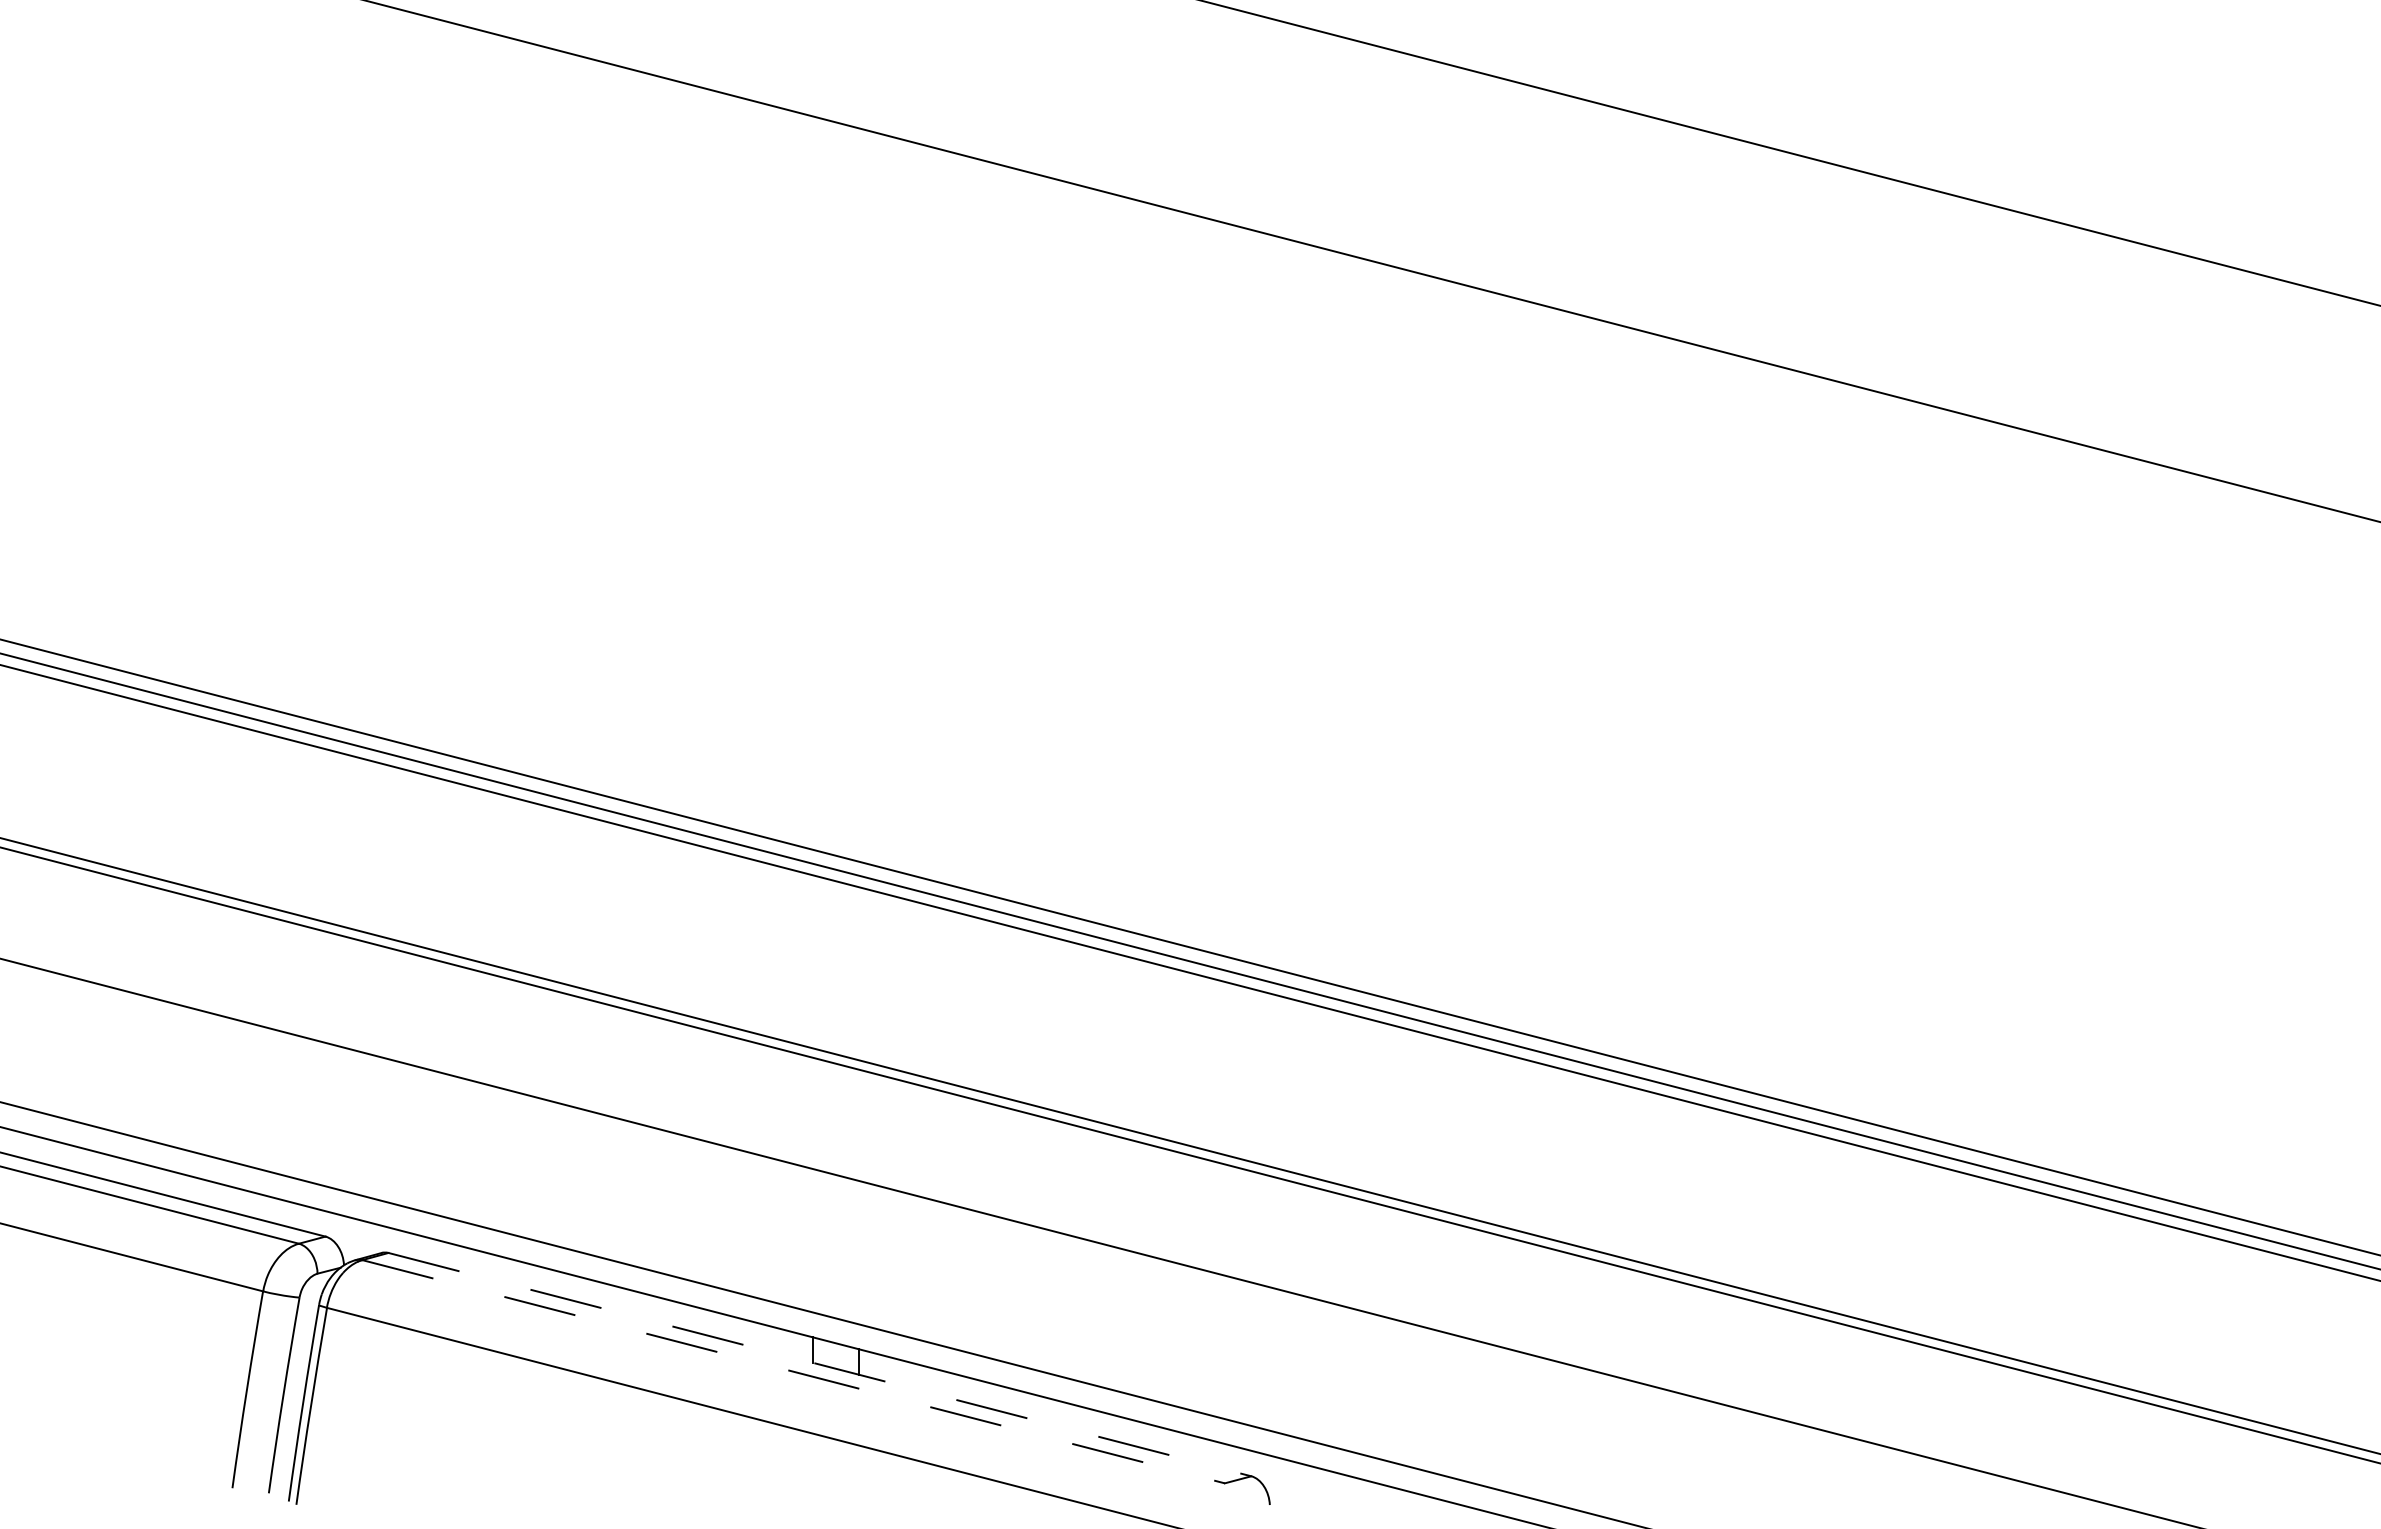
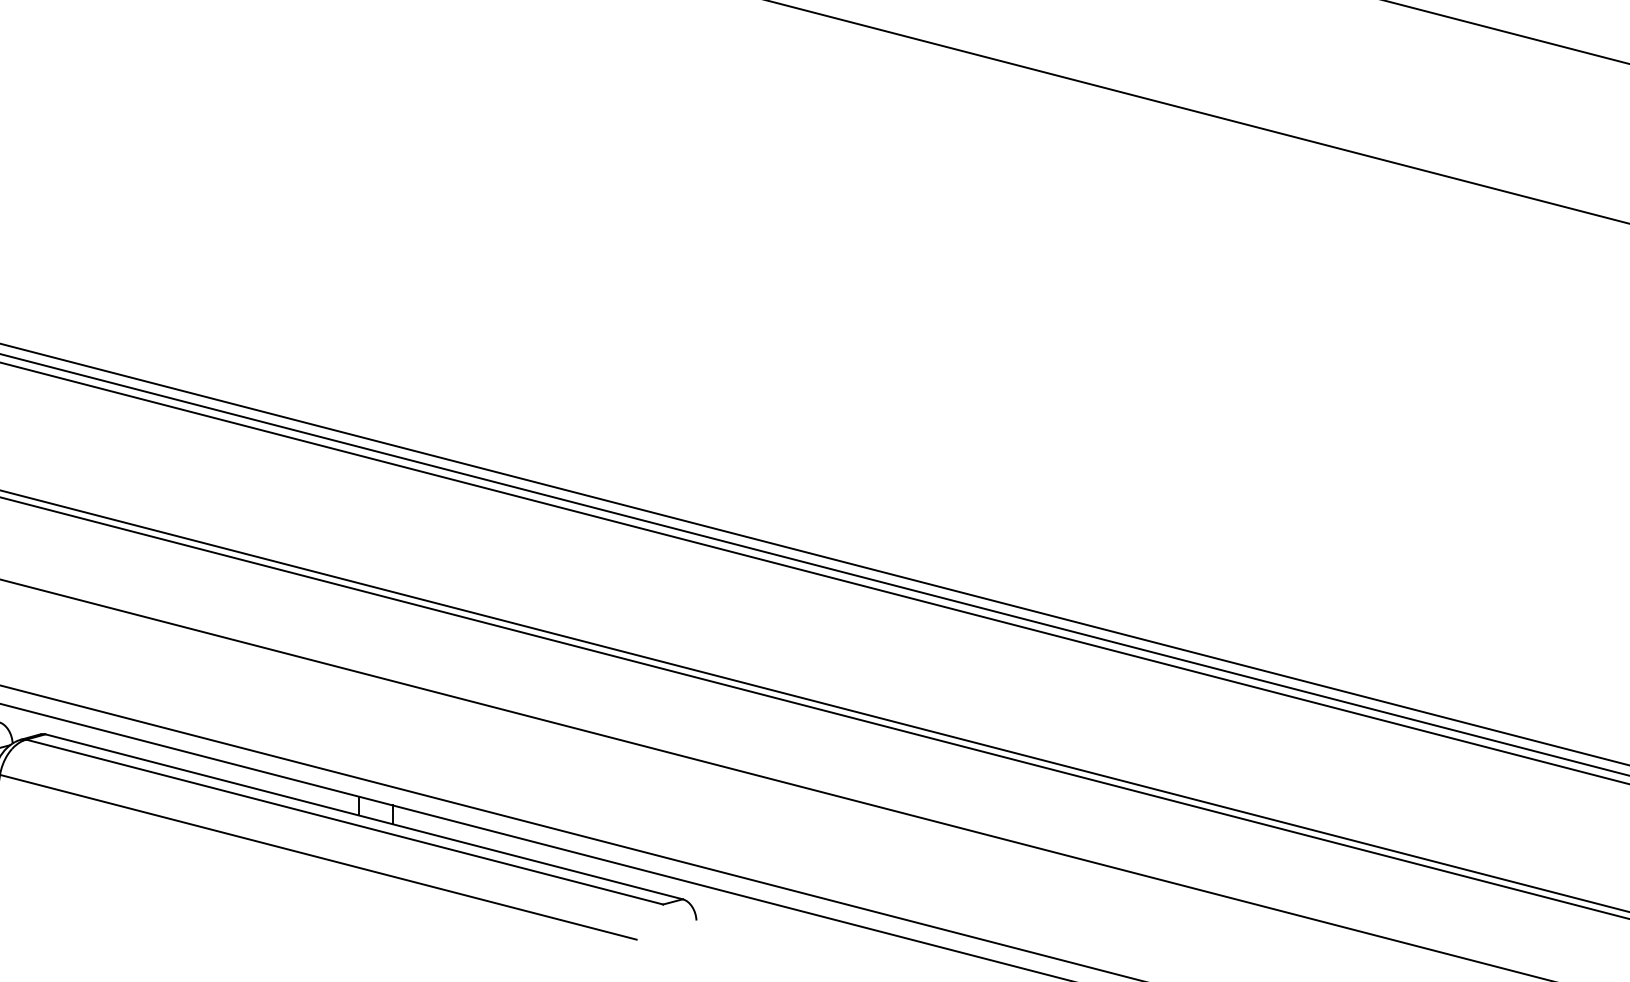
line: (819, 1364) -> (363, 816), dashed -> solid
line: (794, 1371) -> (345, 821), dashed -> solid

